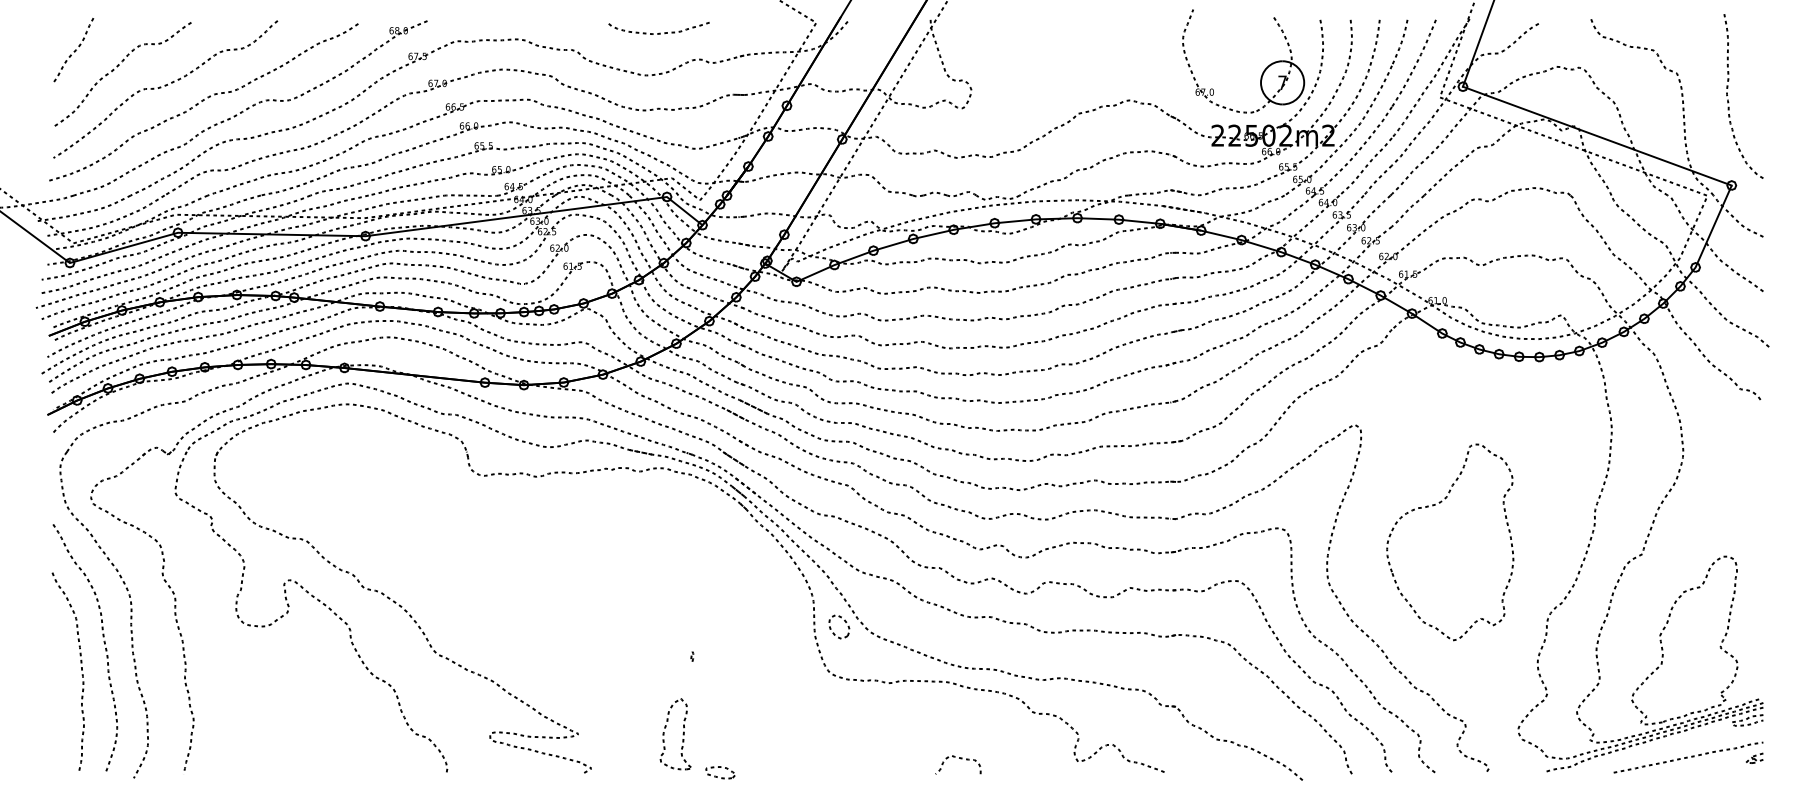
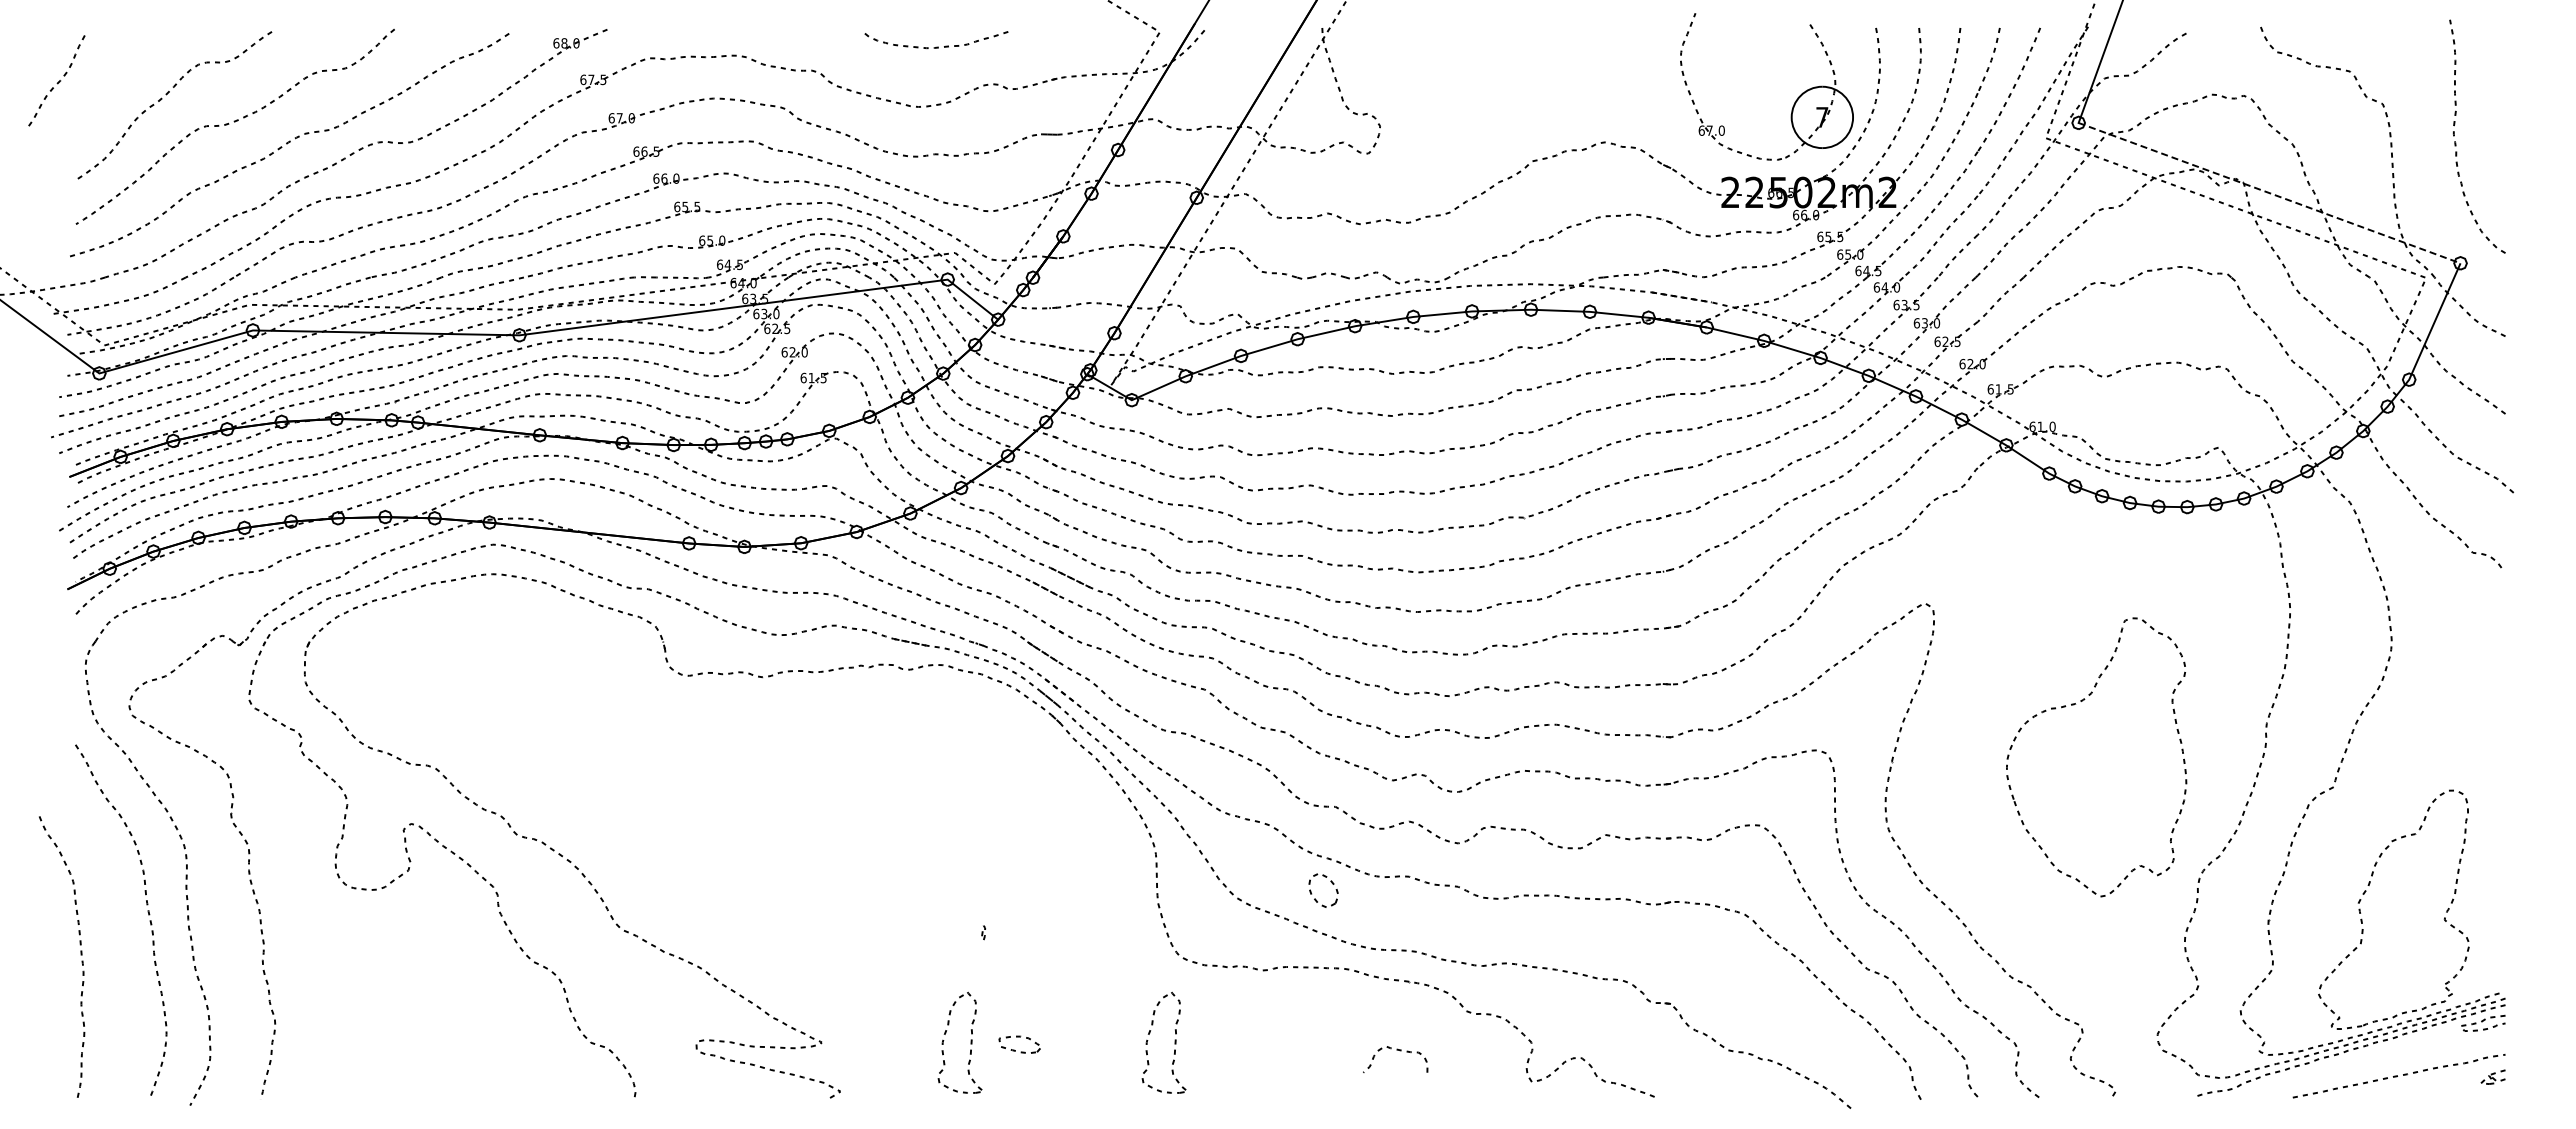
curve: (74, 50) -> (58, 81), moved
line: (1597, 136) -> (2270, 193), solid -> dashed
part: (1434, 505) -> (2074, 705), moved
part: (844, 622) -> (1331, 883), moved
curve: (81, 670) -> (80, 955), moved
part: (826, 733) -> (1174, 1042), added
curve: (958, 758) -> (1396, 1050), moved
part: (720, 767) -> (1019, 1037), moved

